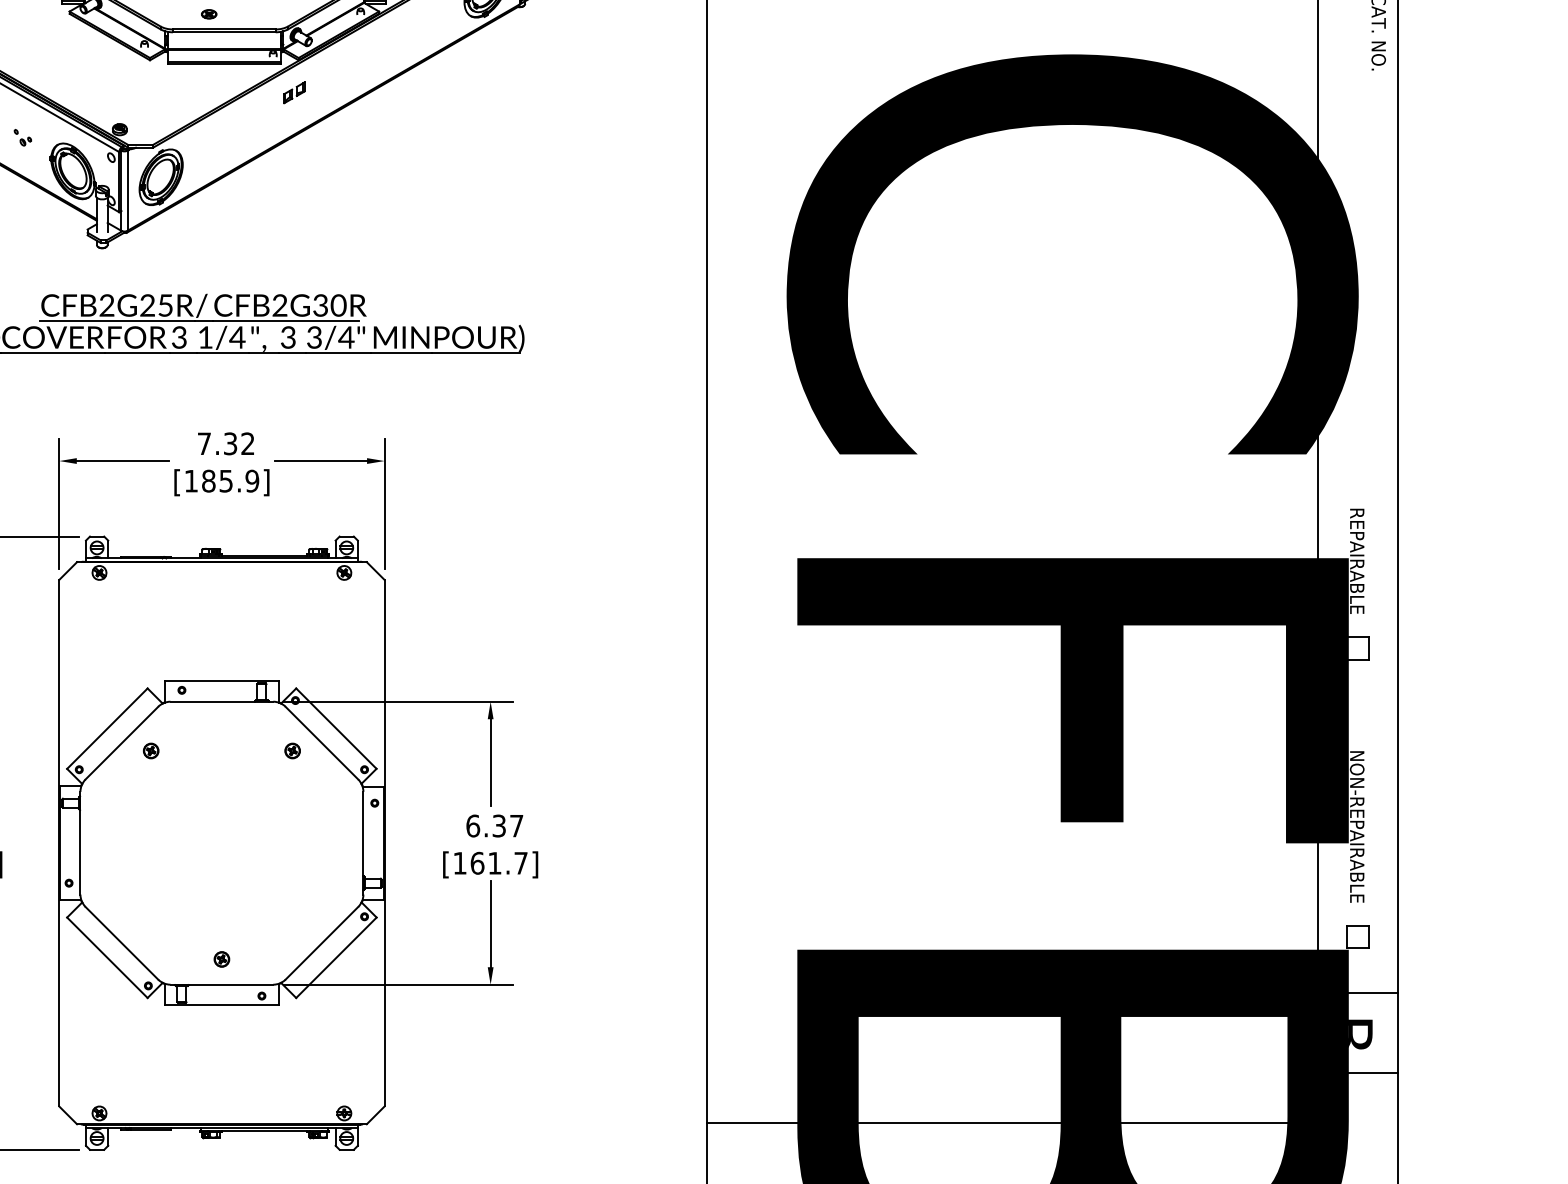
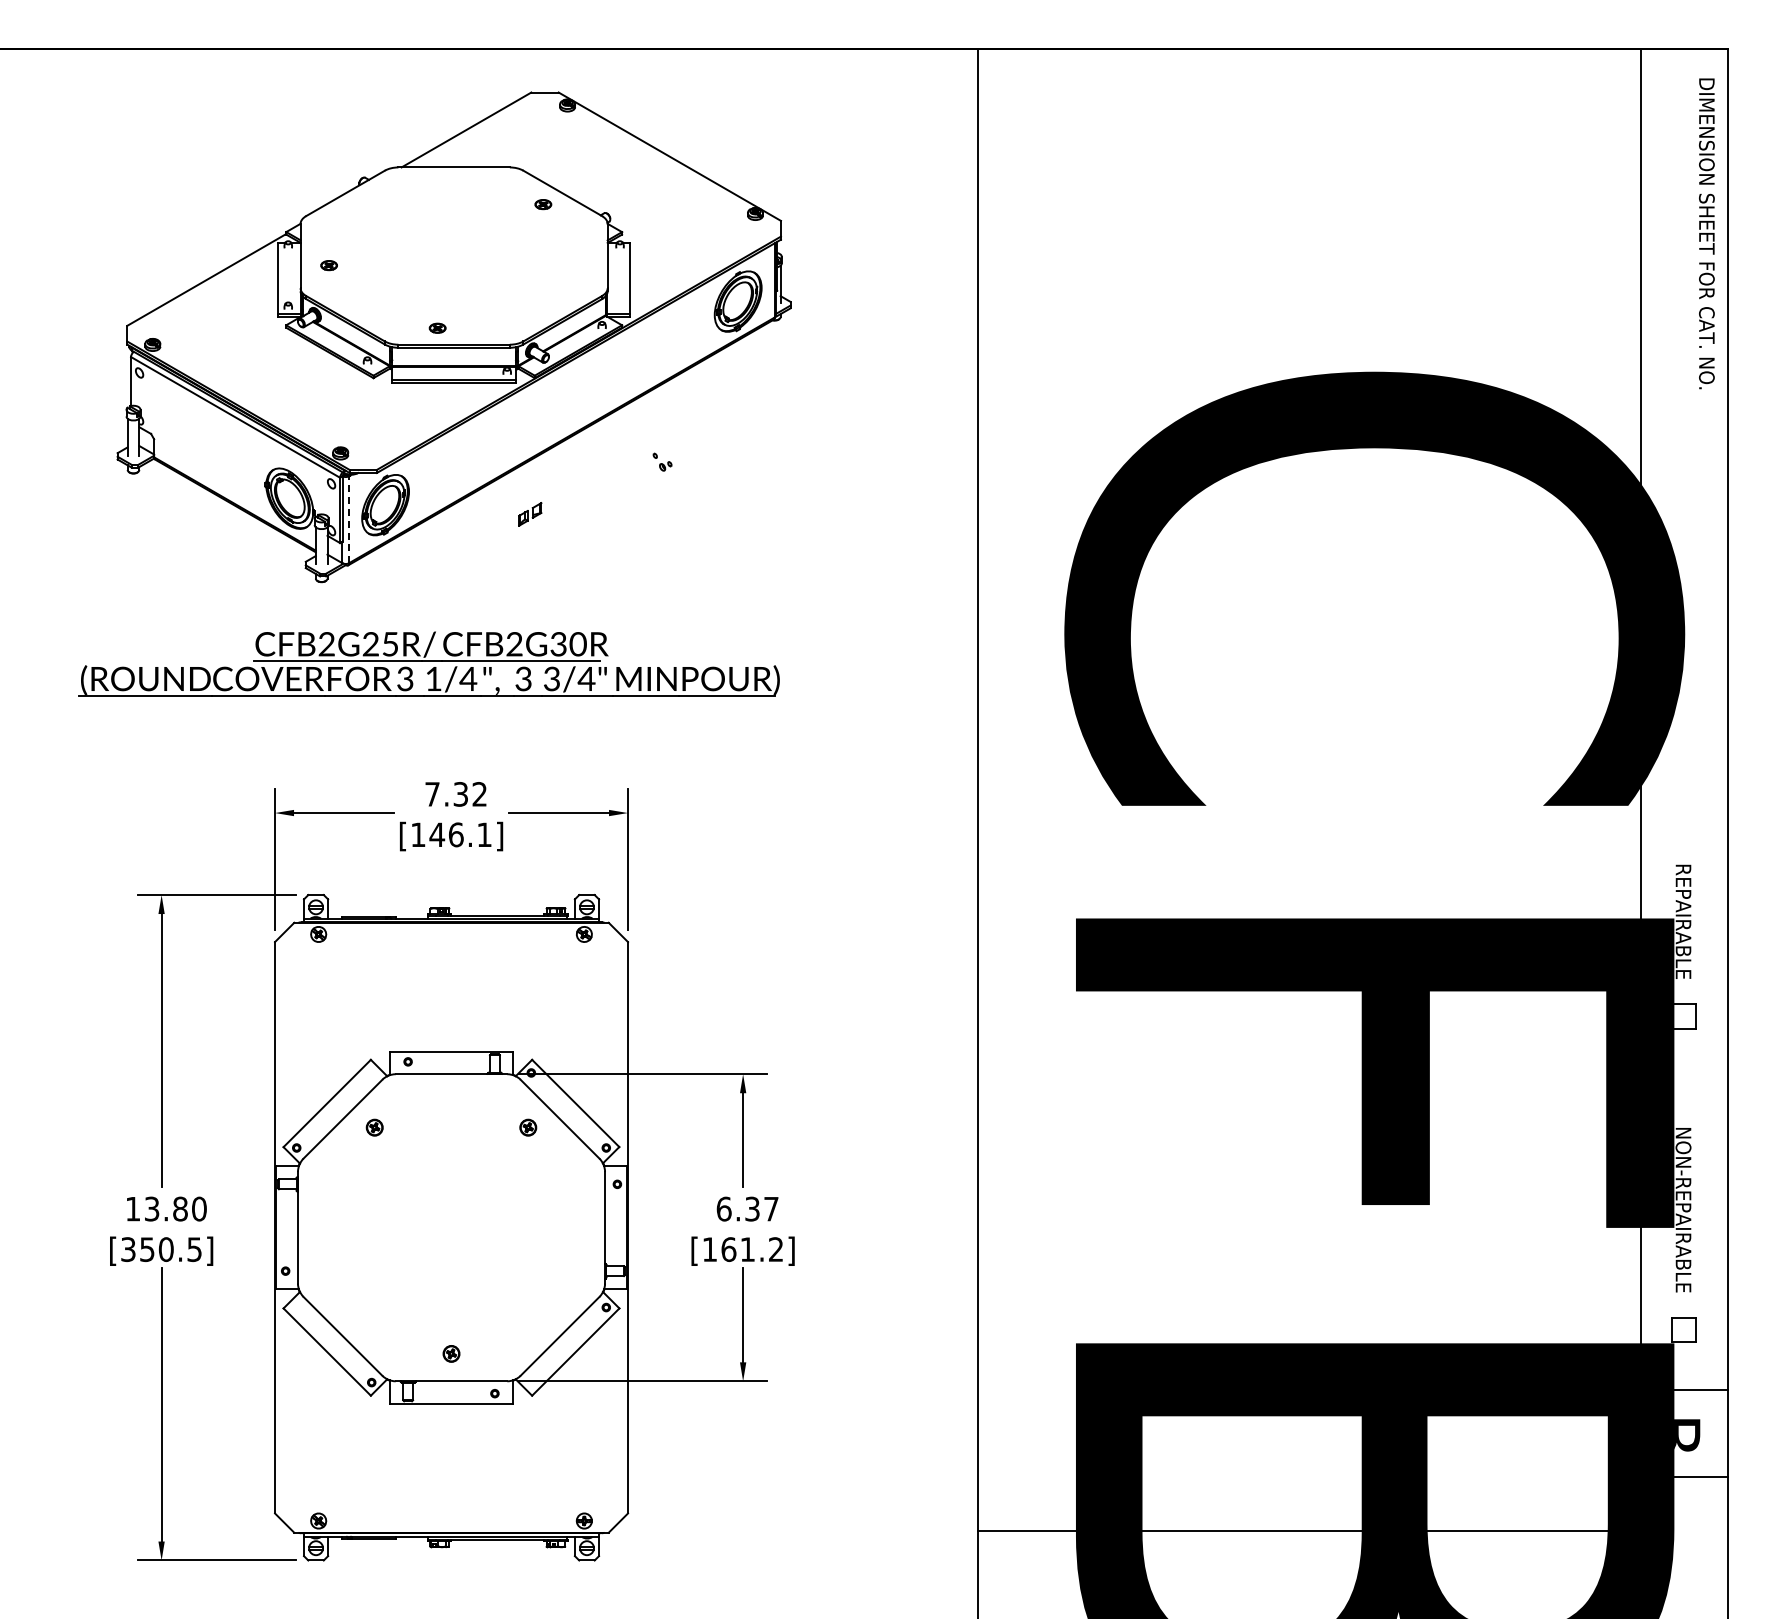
part: (294, 92) -> (530, 514), moved
part: (22, 137) -> (662, 461), moved
line: (127, 190) -> (349, 519), solid -> dashed
text: (230, 480) -> (460, 834), [185.9] -> [146.1]
text: (521, 863) -> (776, 1249), [161.7] -> [161.2]

